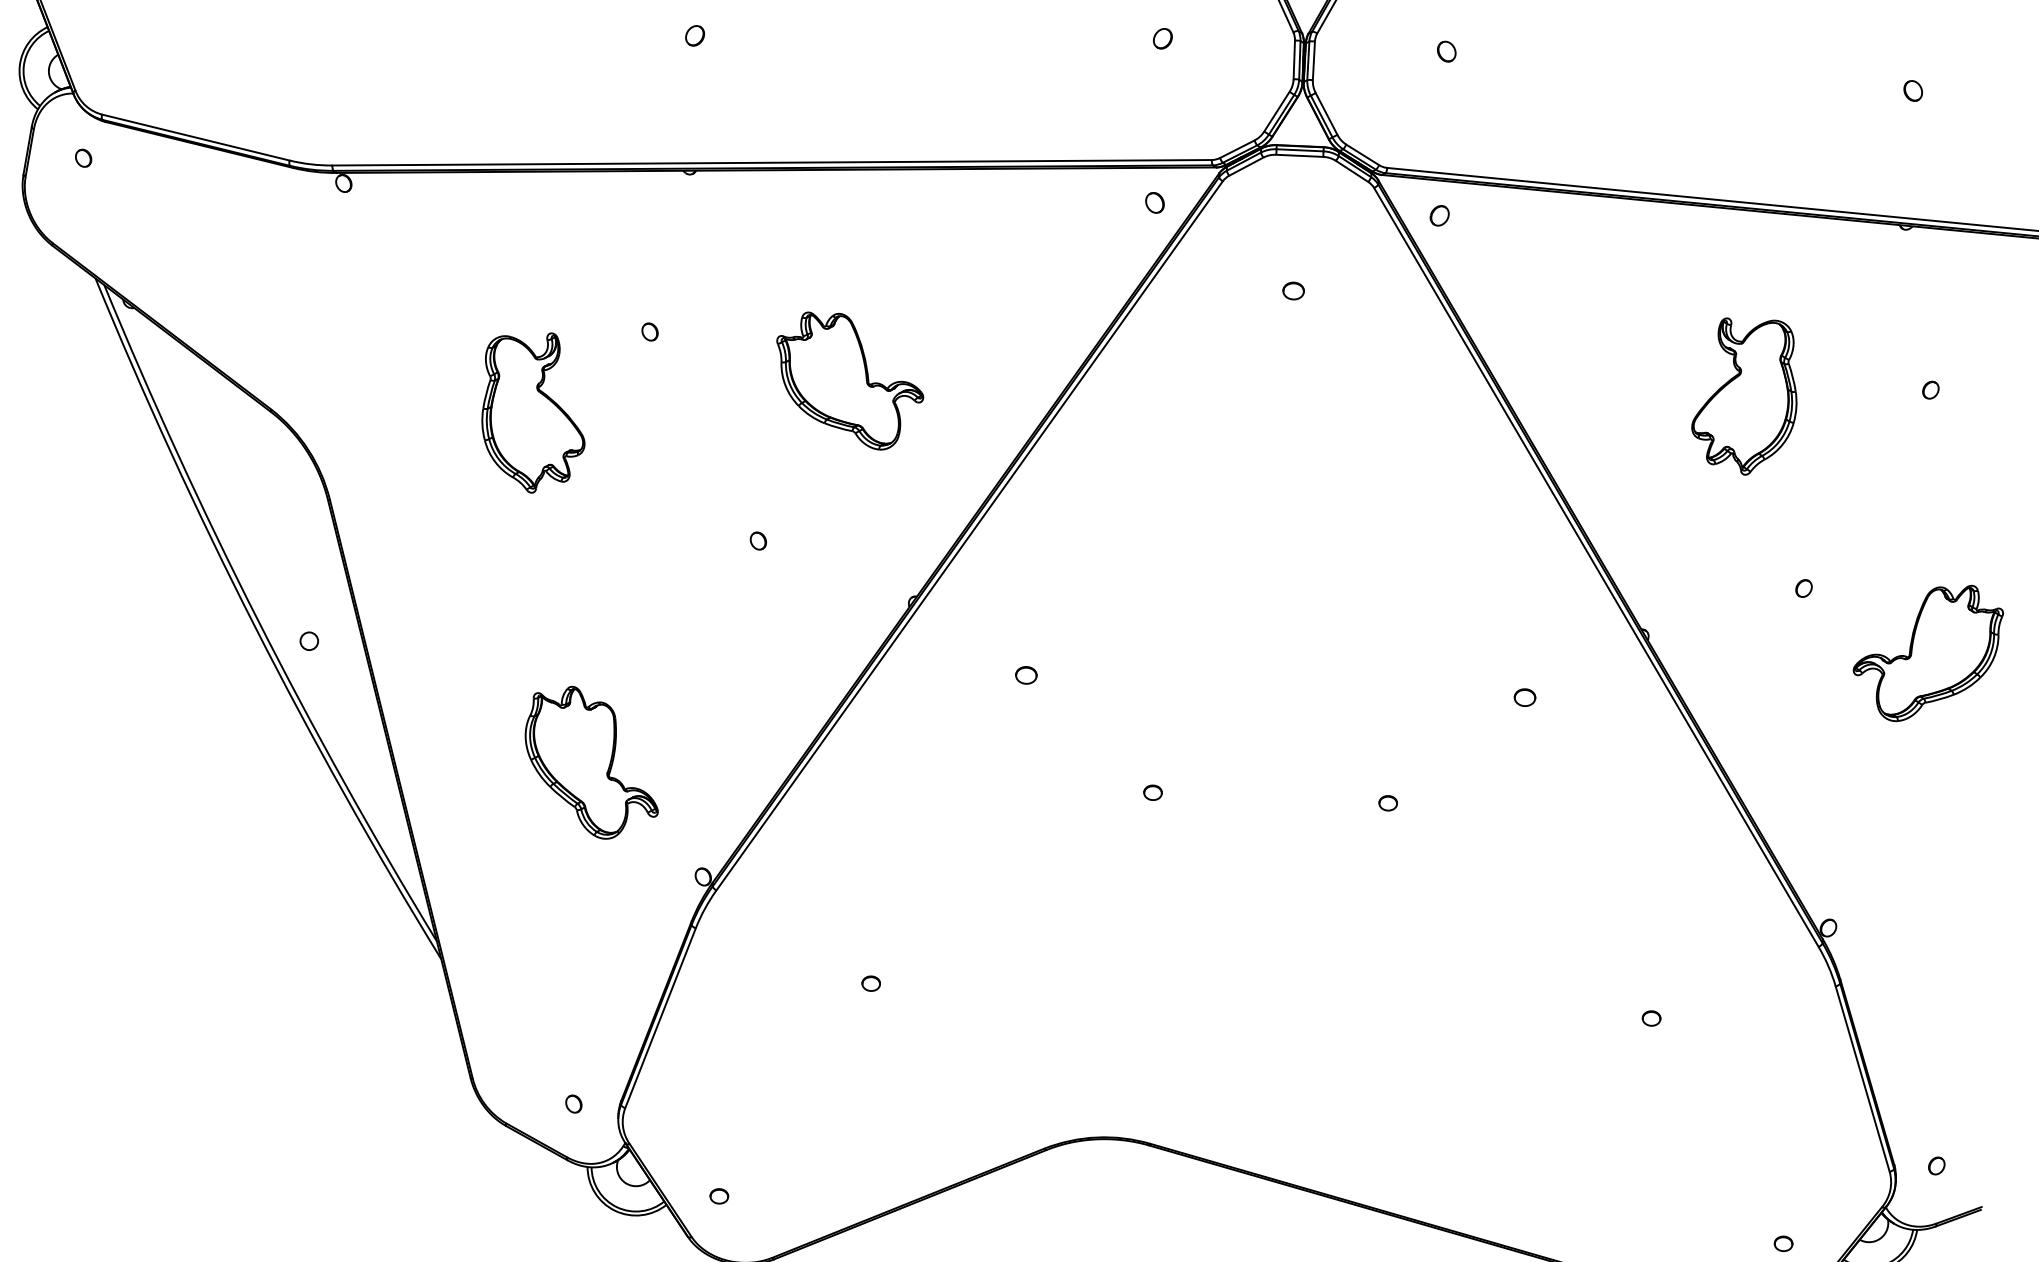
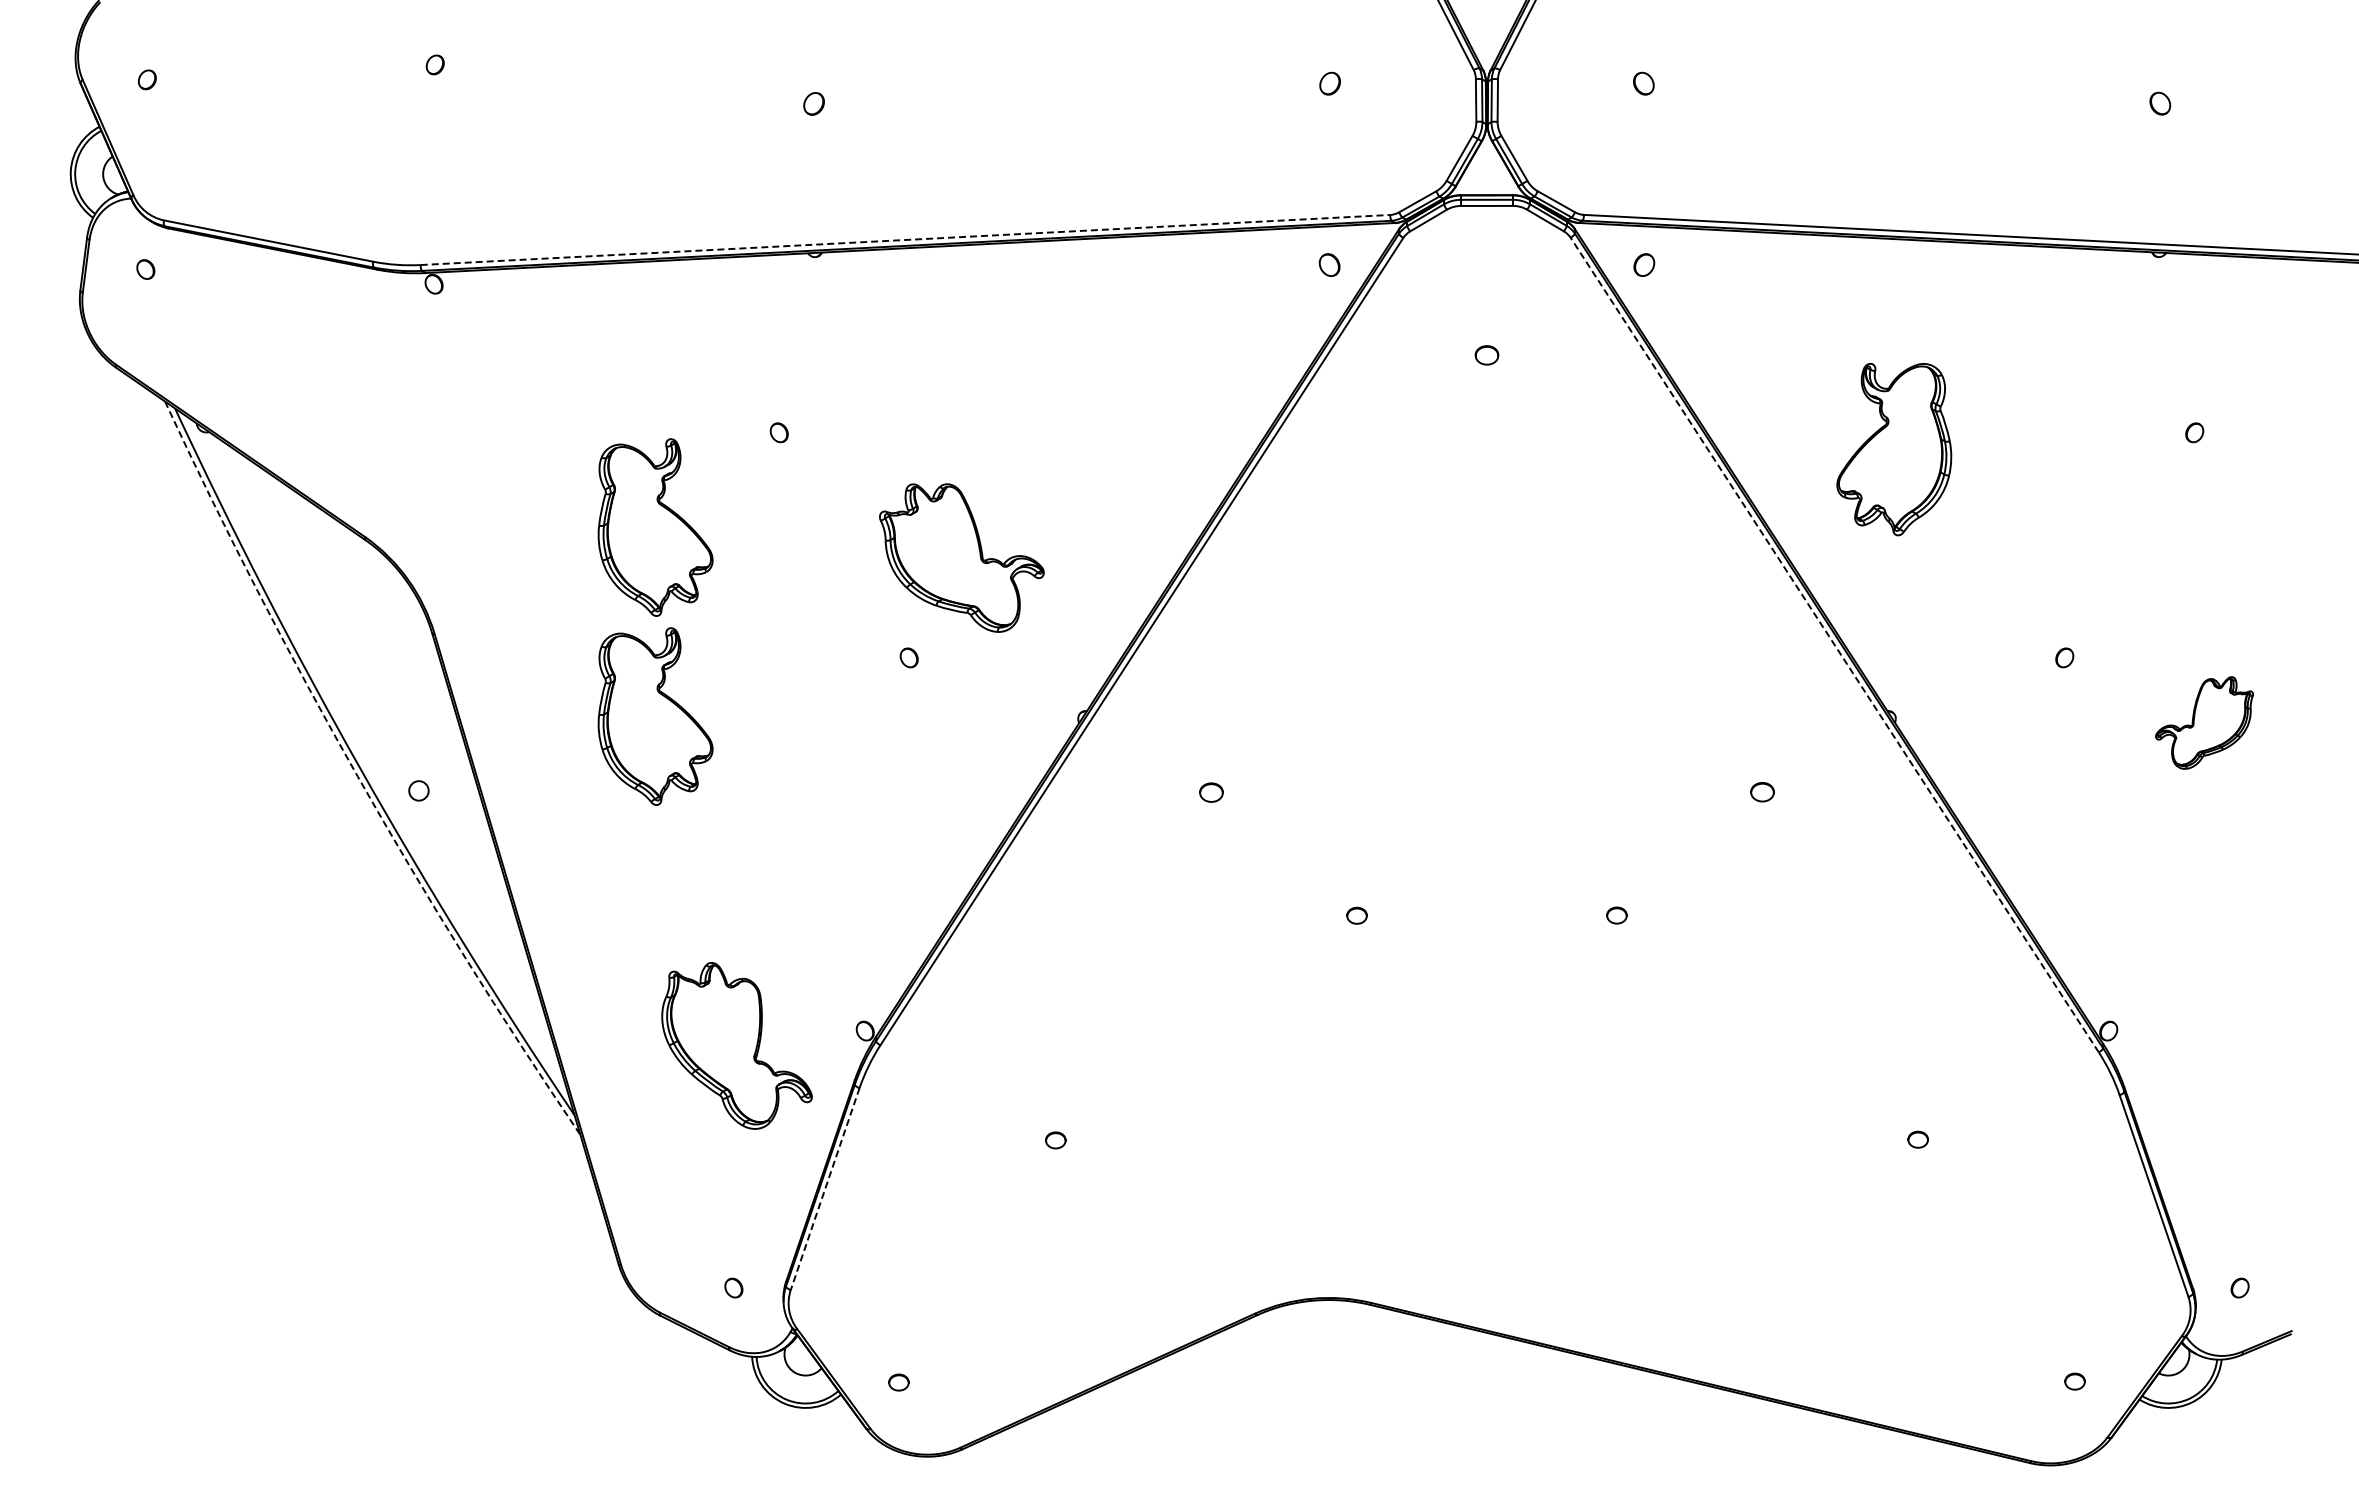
line: (773, 162) -> (906, 239), solid -> dashed
part: (849, 380) -> (961, 557), moved
part: (1745, 396) -> (1894, 449), moved
line: (1596, 566) -> (1834, 644), solid -> dashed
part: (526, 583) -> (655, 716), added
arc: (254, 625) -> (357, 776), solid -> dashed
part: (1927, 652) -> (2204, 722), size x0.6
part: (591, 762) -> (736, 1045), moved
line: (660, 1017) -> (825, 1188), solid -> dashed

